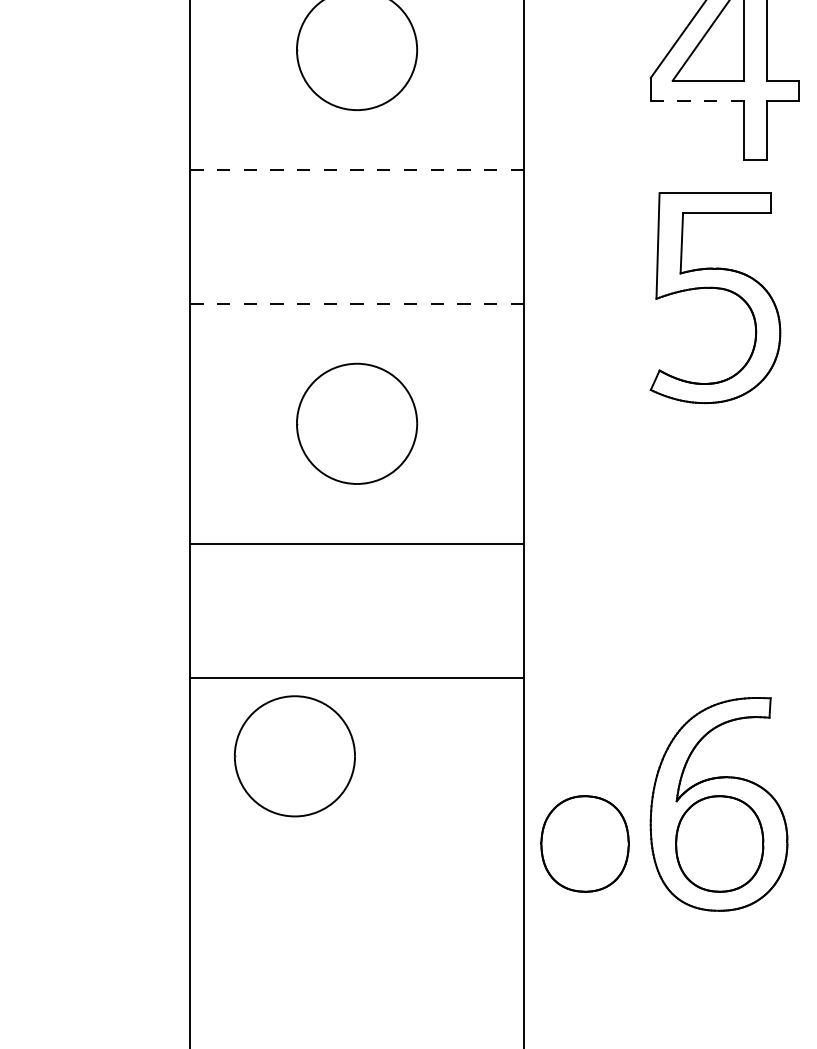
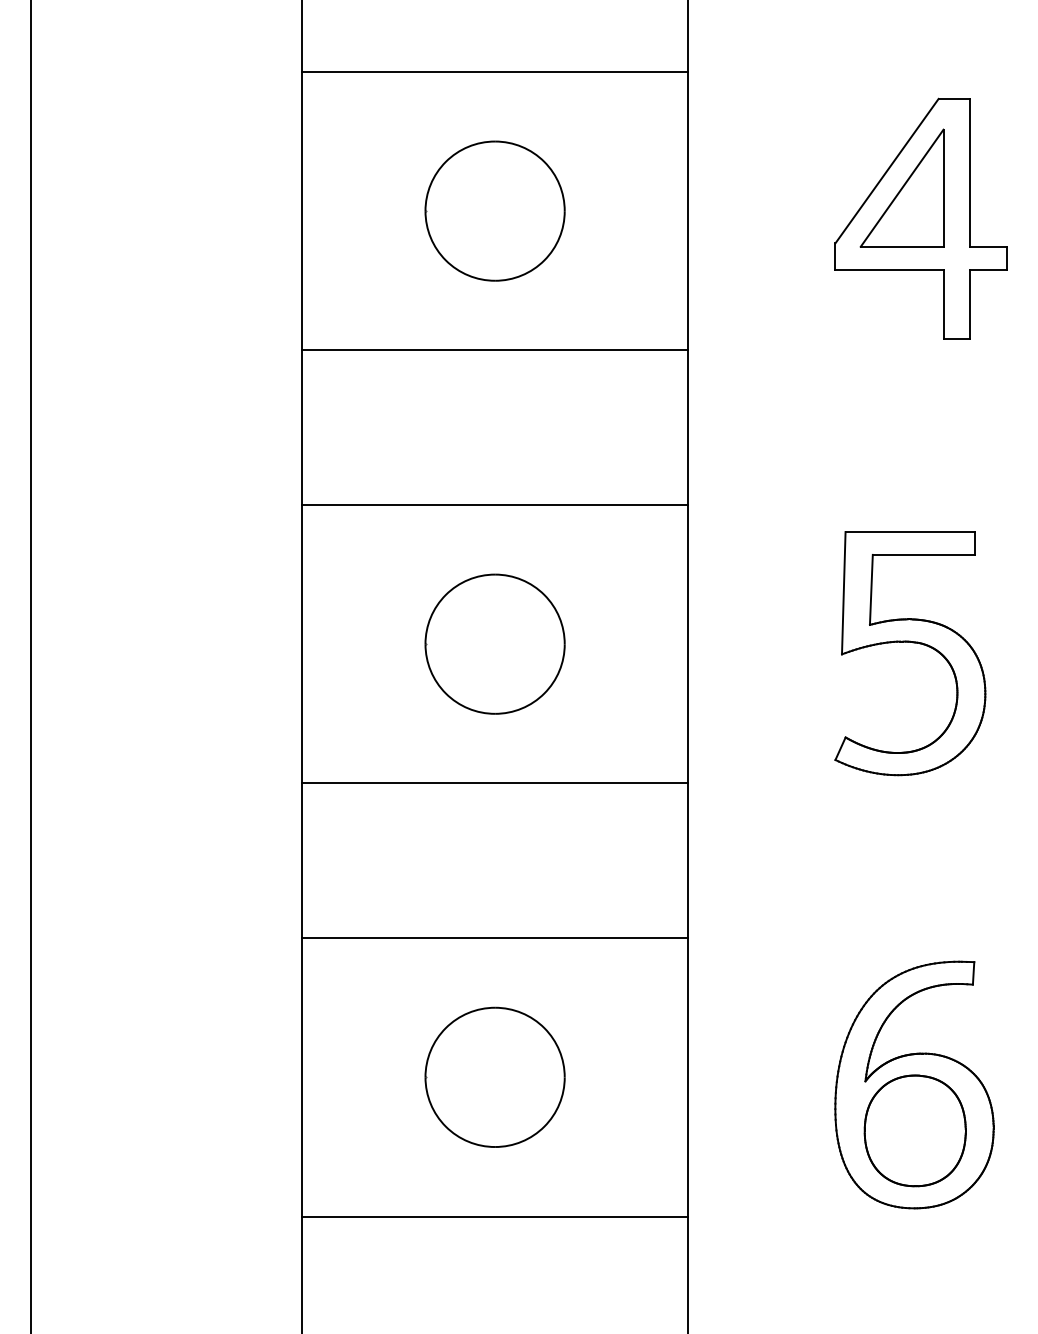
line: (696, 100) -> (888, 269), dashed -> solid
line: (356, 170) -> (494, 350), dashed -> solid
part: (718, 289) -> (913, 643), moved
line: (356, 303) -> (494, 504), dashed -> solid
part: (294, 755) -> (494, 1076), moved
part: (584, 843) -> (758, 1130), removed
line: (356, 917) -> (494, 1216), added

